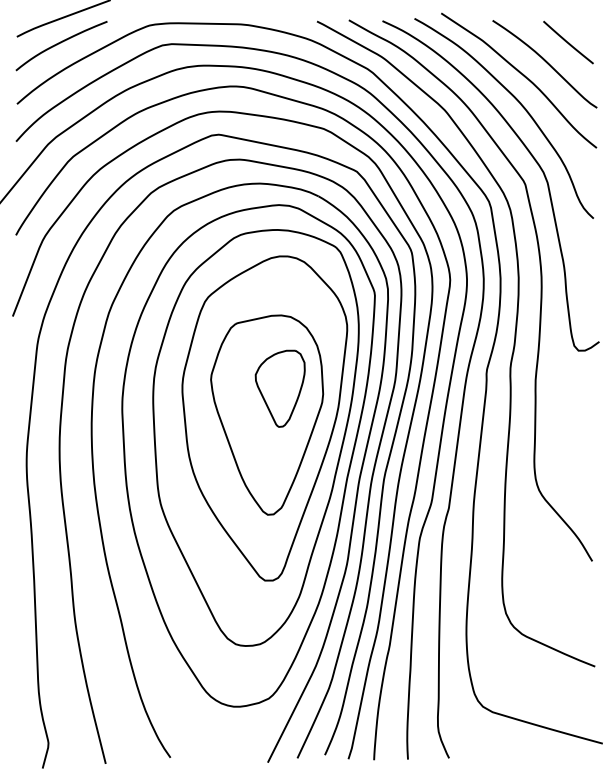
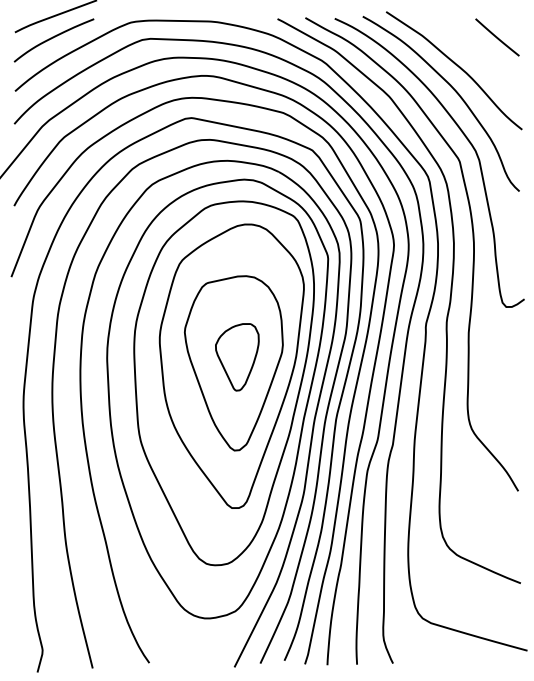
curve: (545, 63) -> (477, 55), removed
part: (280, 389) -> (237, 357), moved

